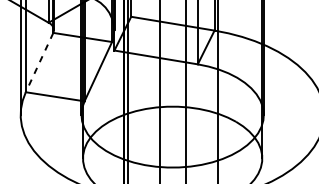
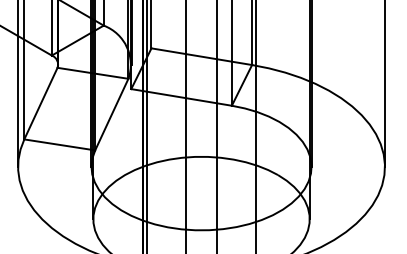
line: (39, 63) -> (40, 104), dashed -> solid

